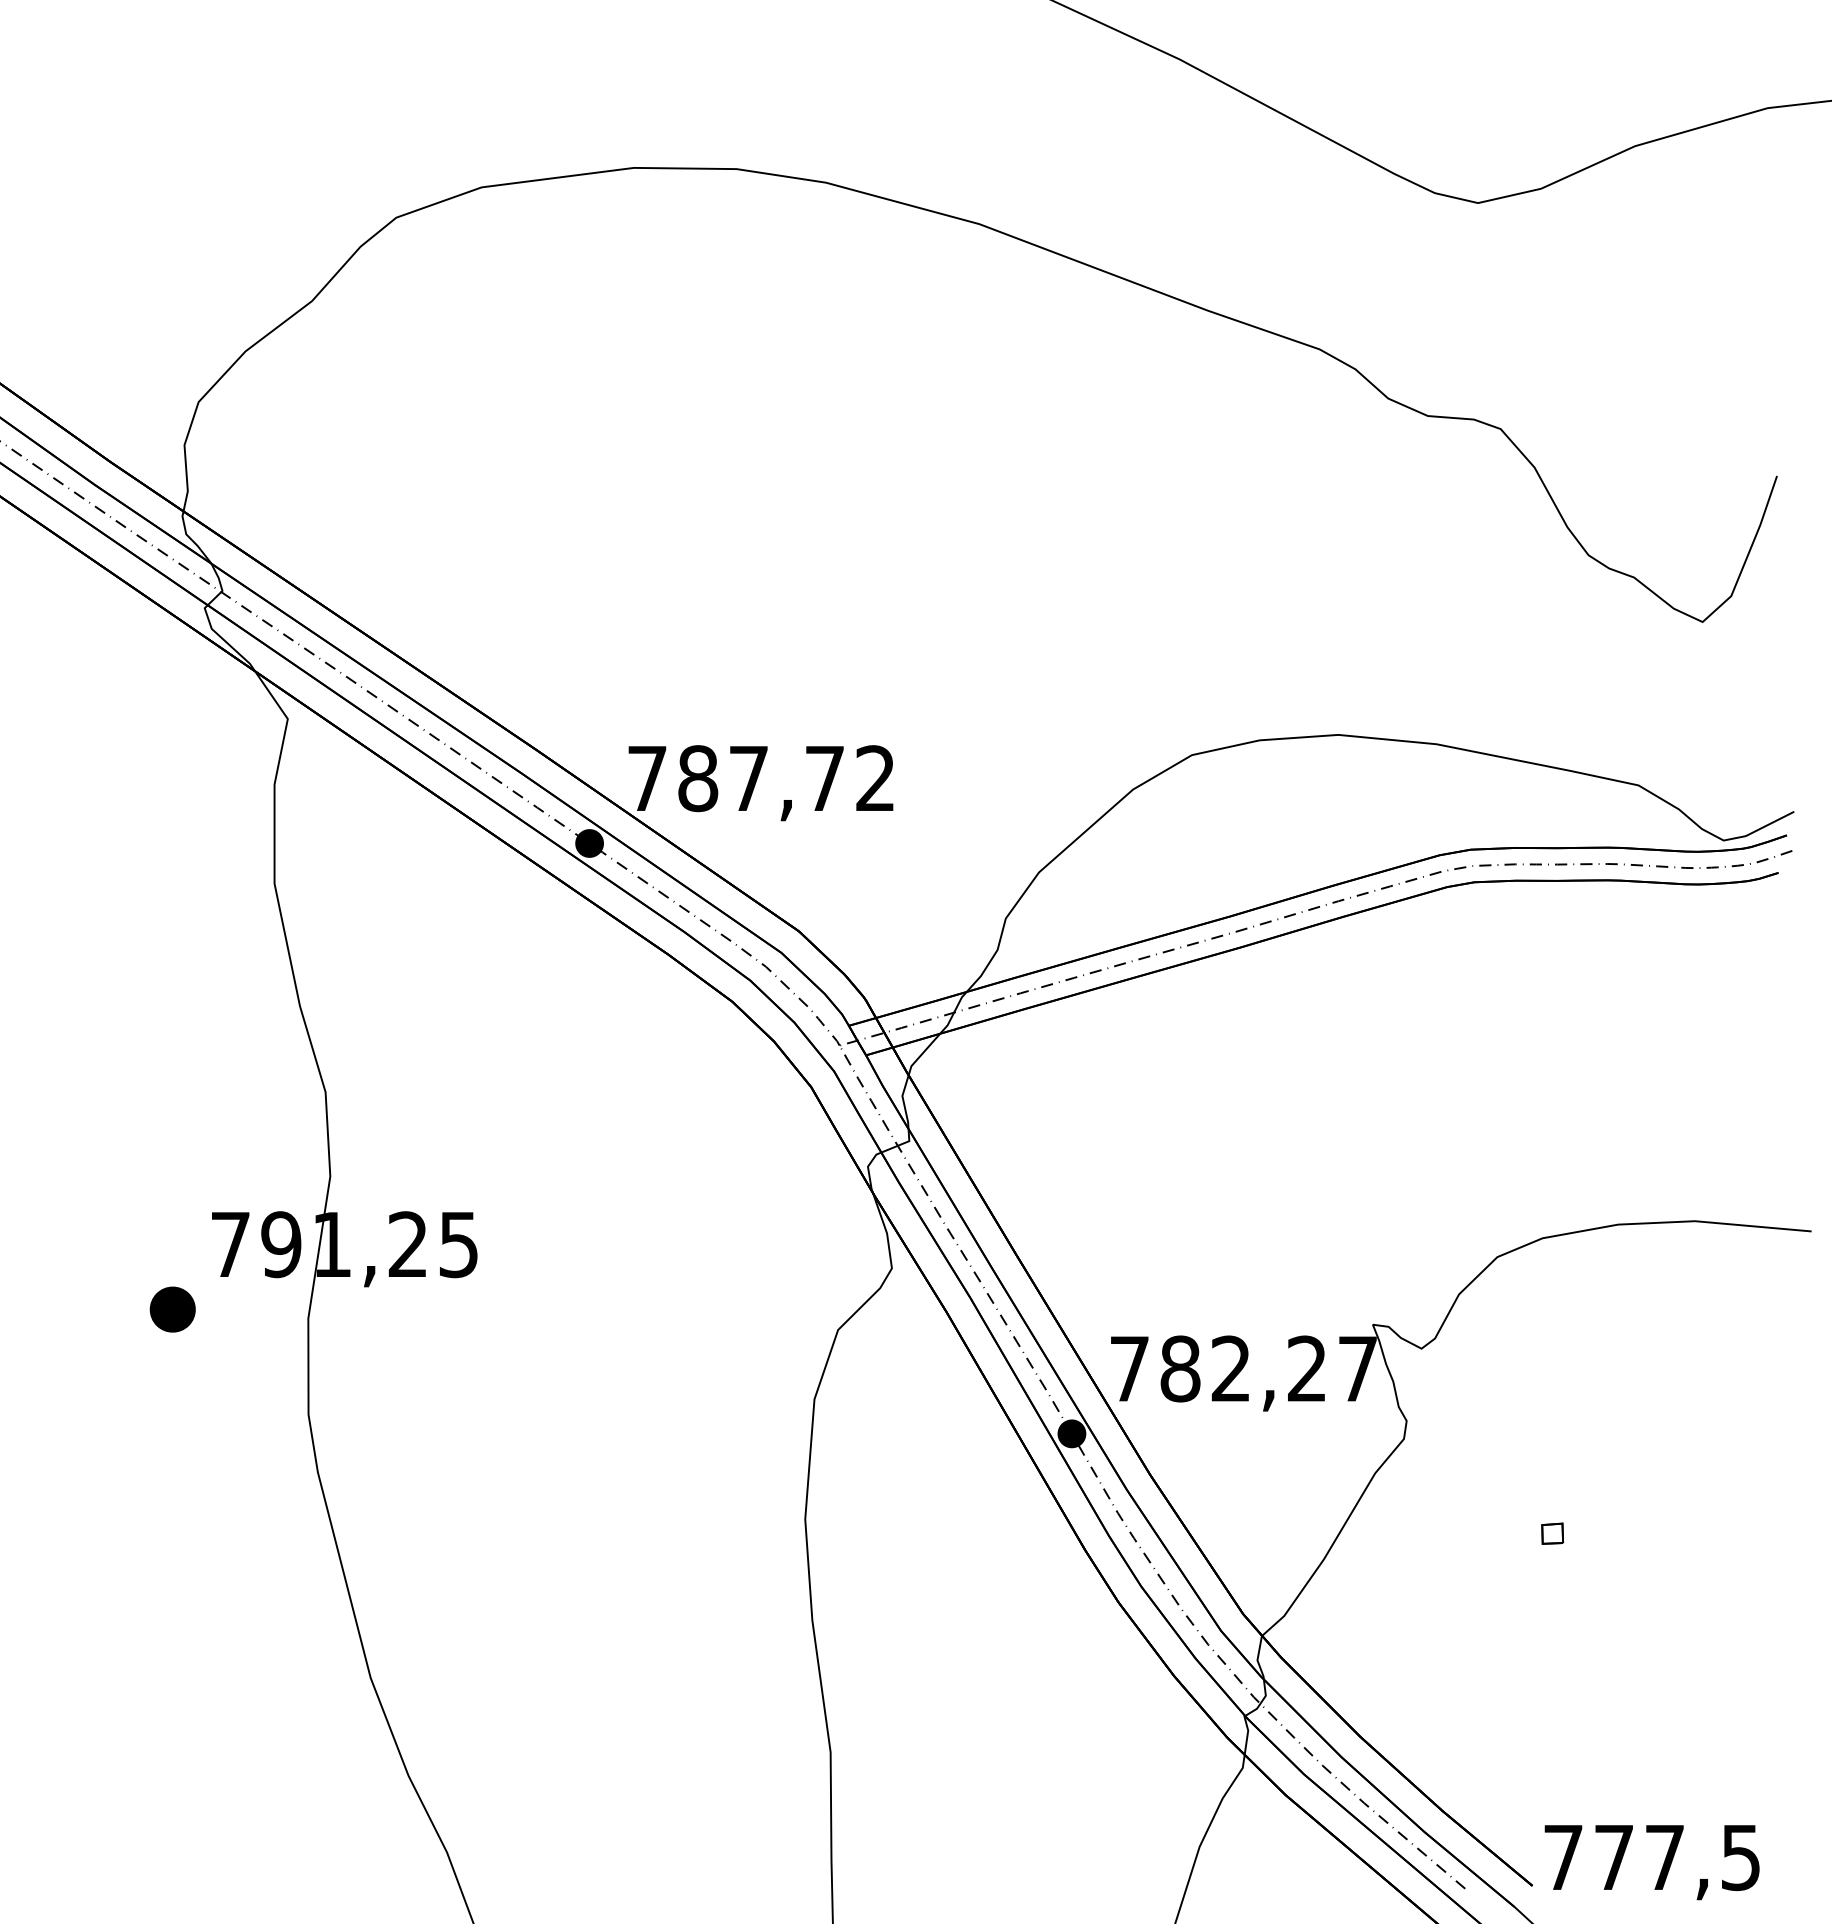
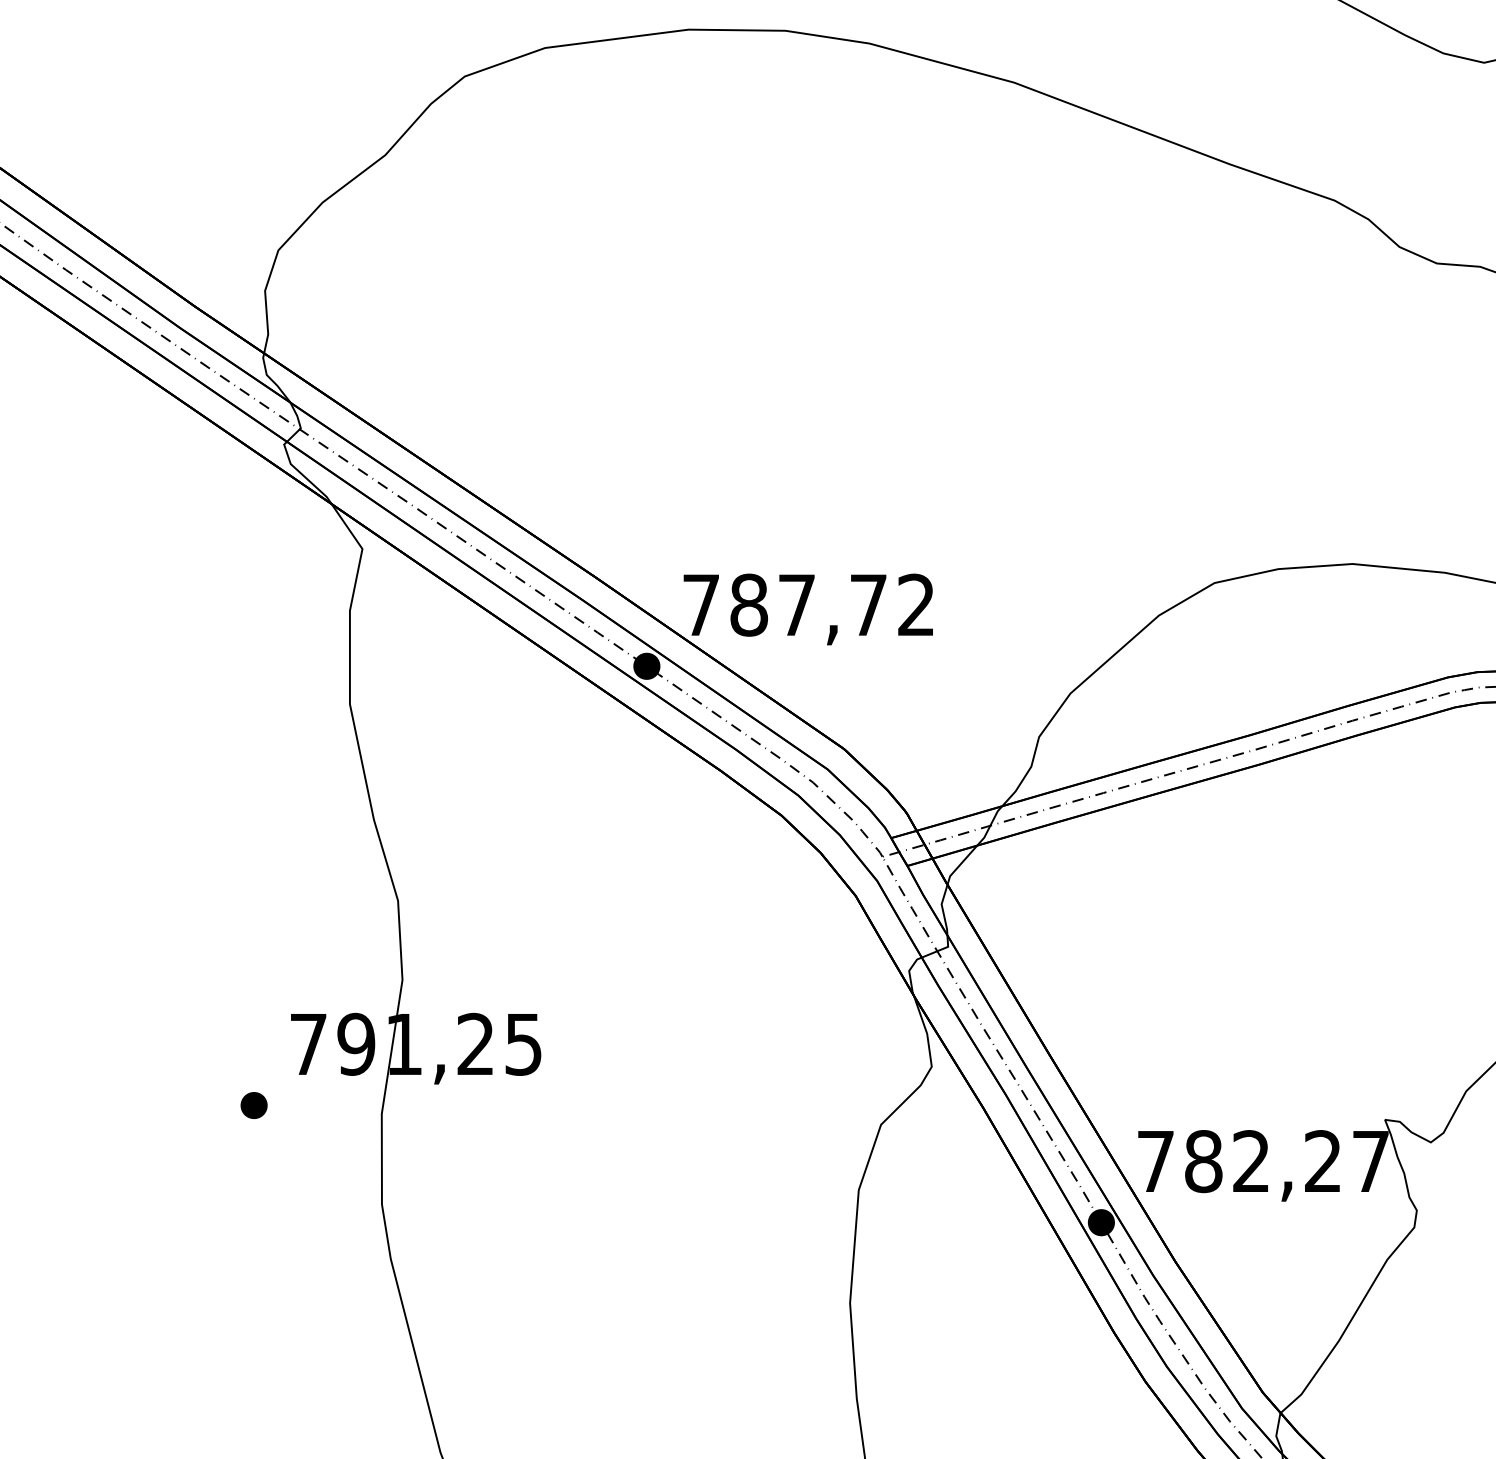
part: (172, 1309) -> (253, 1105), size x0.62

